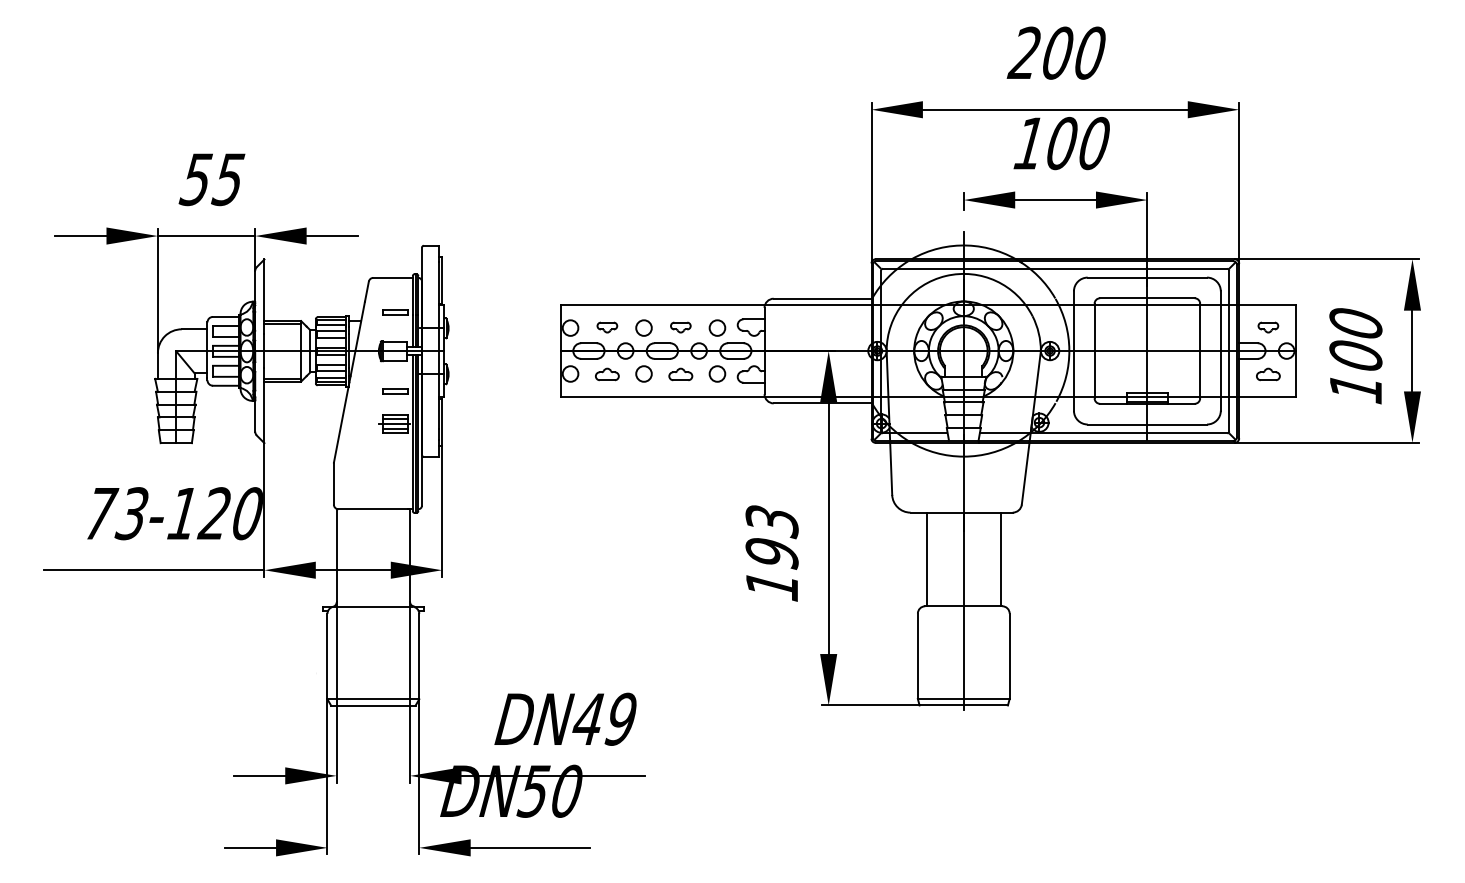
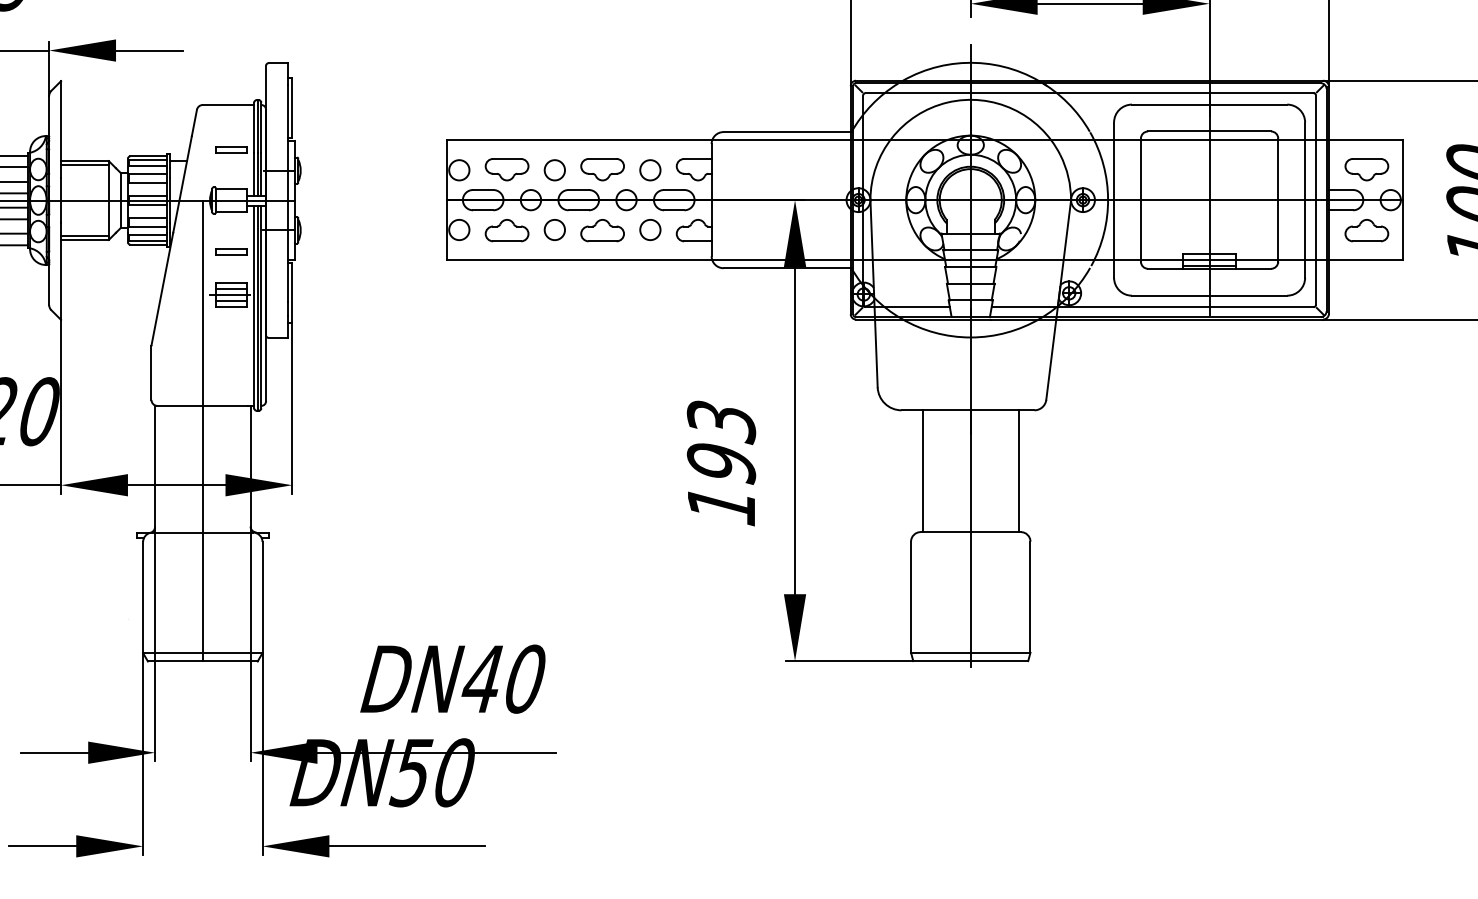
part: (607, 327) -> (507, 169), size x1.67
part: (680, 327) -> (602, 169), size x1.67
part: (1268, 327) -> (1367, 169), size x1.67
part: (607, 374) -> (507, 230), size x1.43
part: (680, 374) -> (602, 230), size x1.43
part: (1268, 374) -> (1367, 230), size x1.43
line: (373, 528) -> (202, 430), added
text: (620, 718) -> (524, 678), DN49 -> DN40

